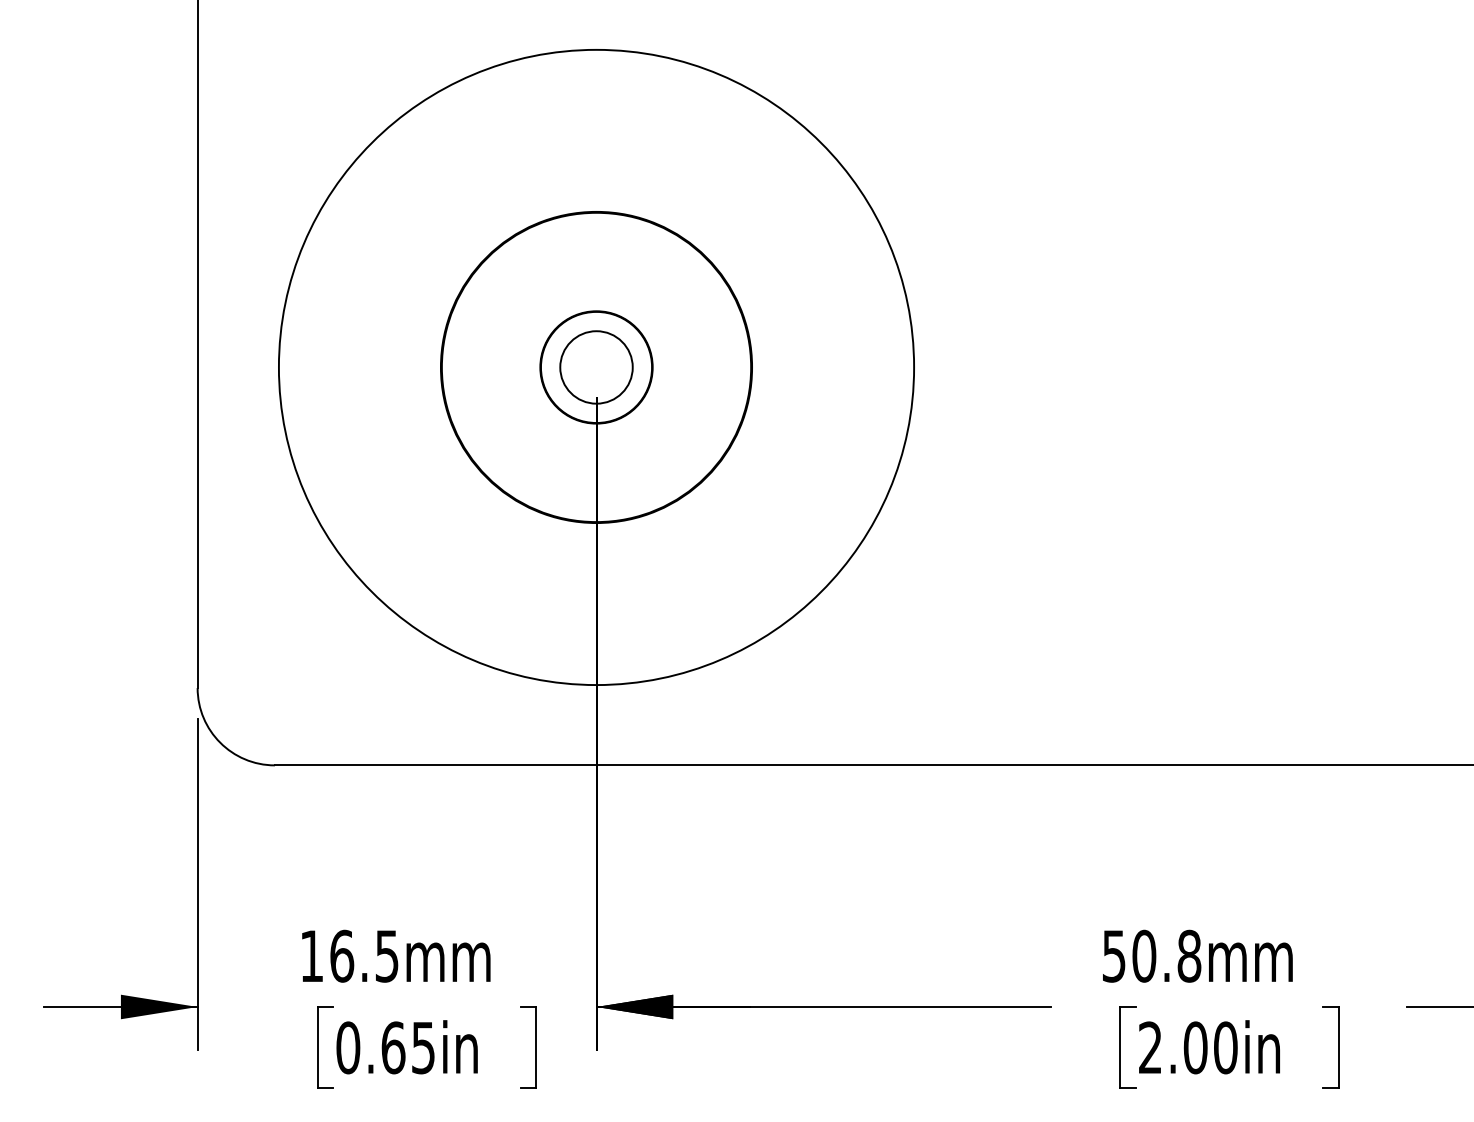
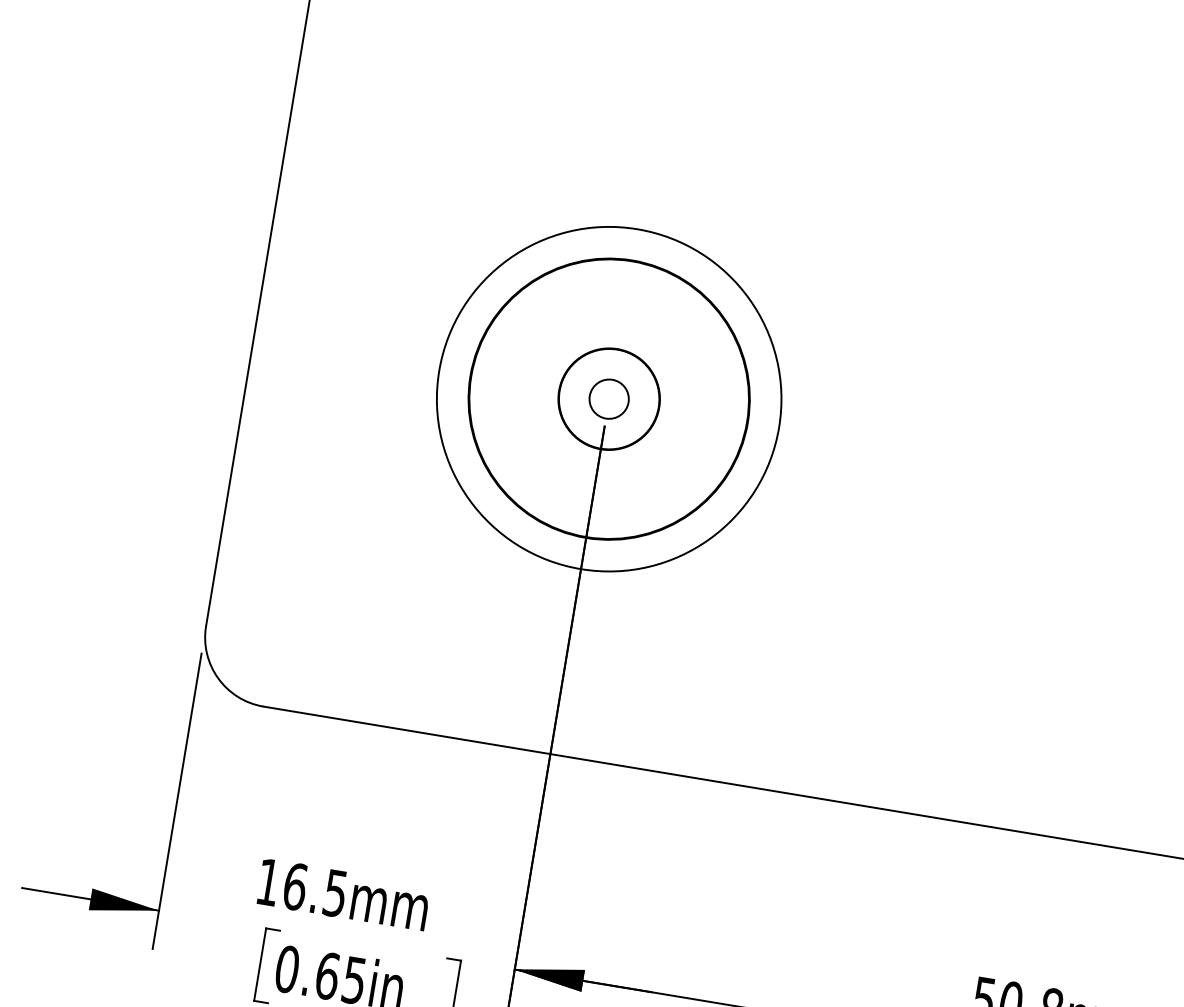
circle: (596, 367) -> (609, 399), size x0.6
circle: (596, 367) -> (609, 399), size x0.6

